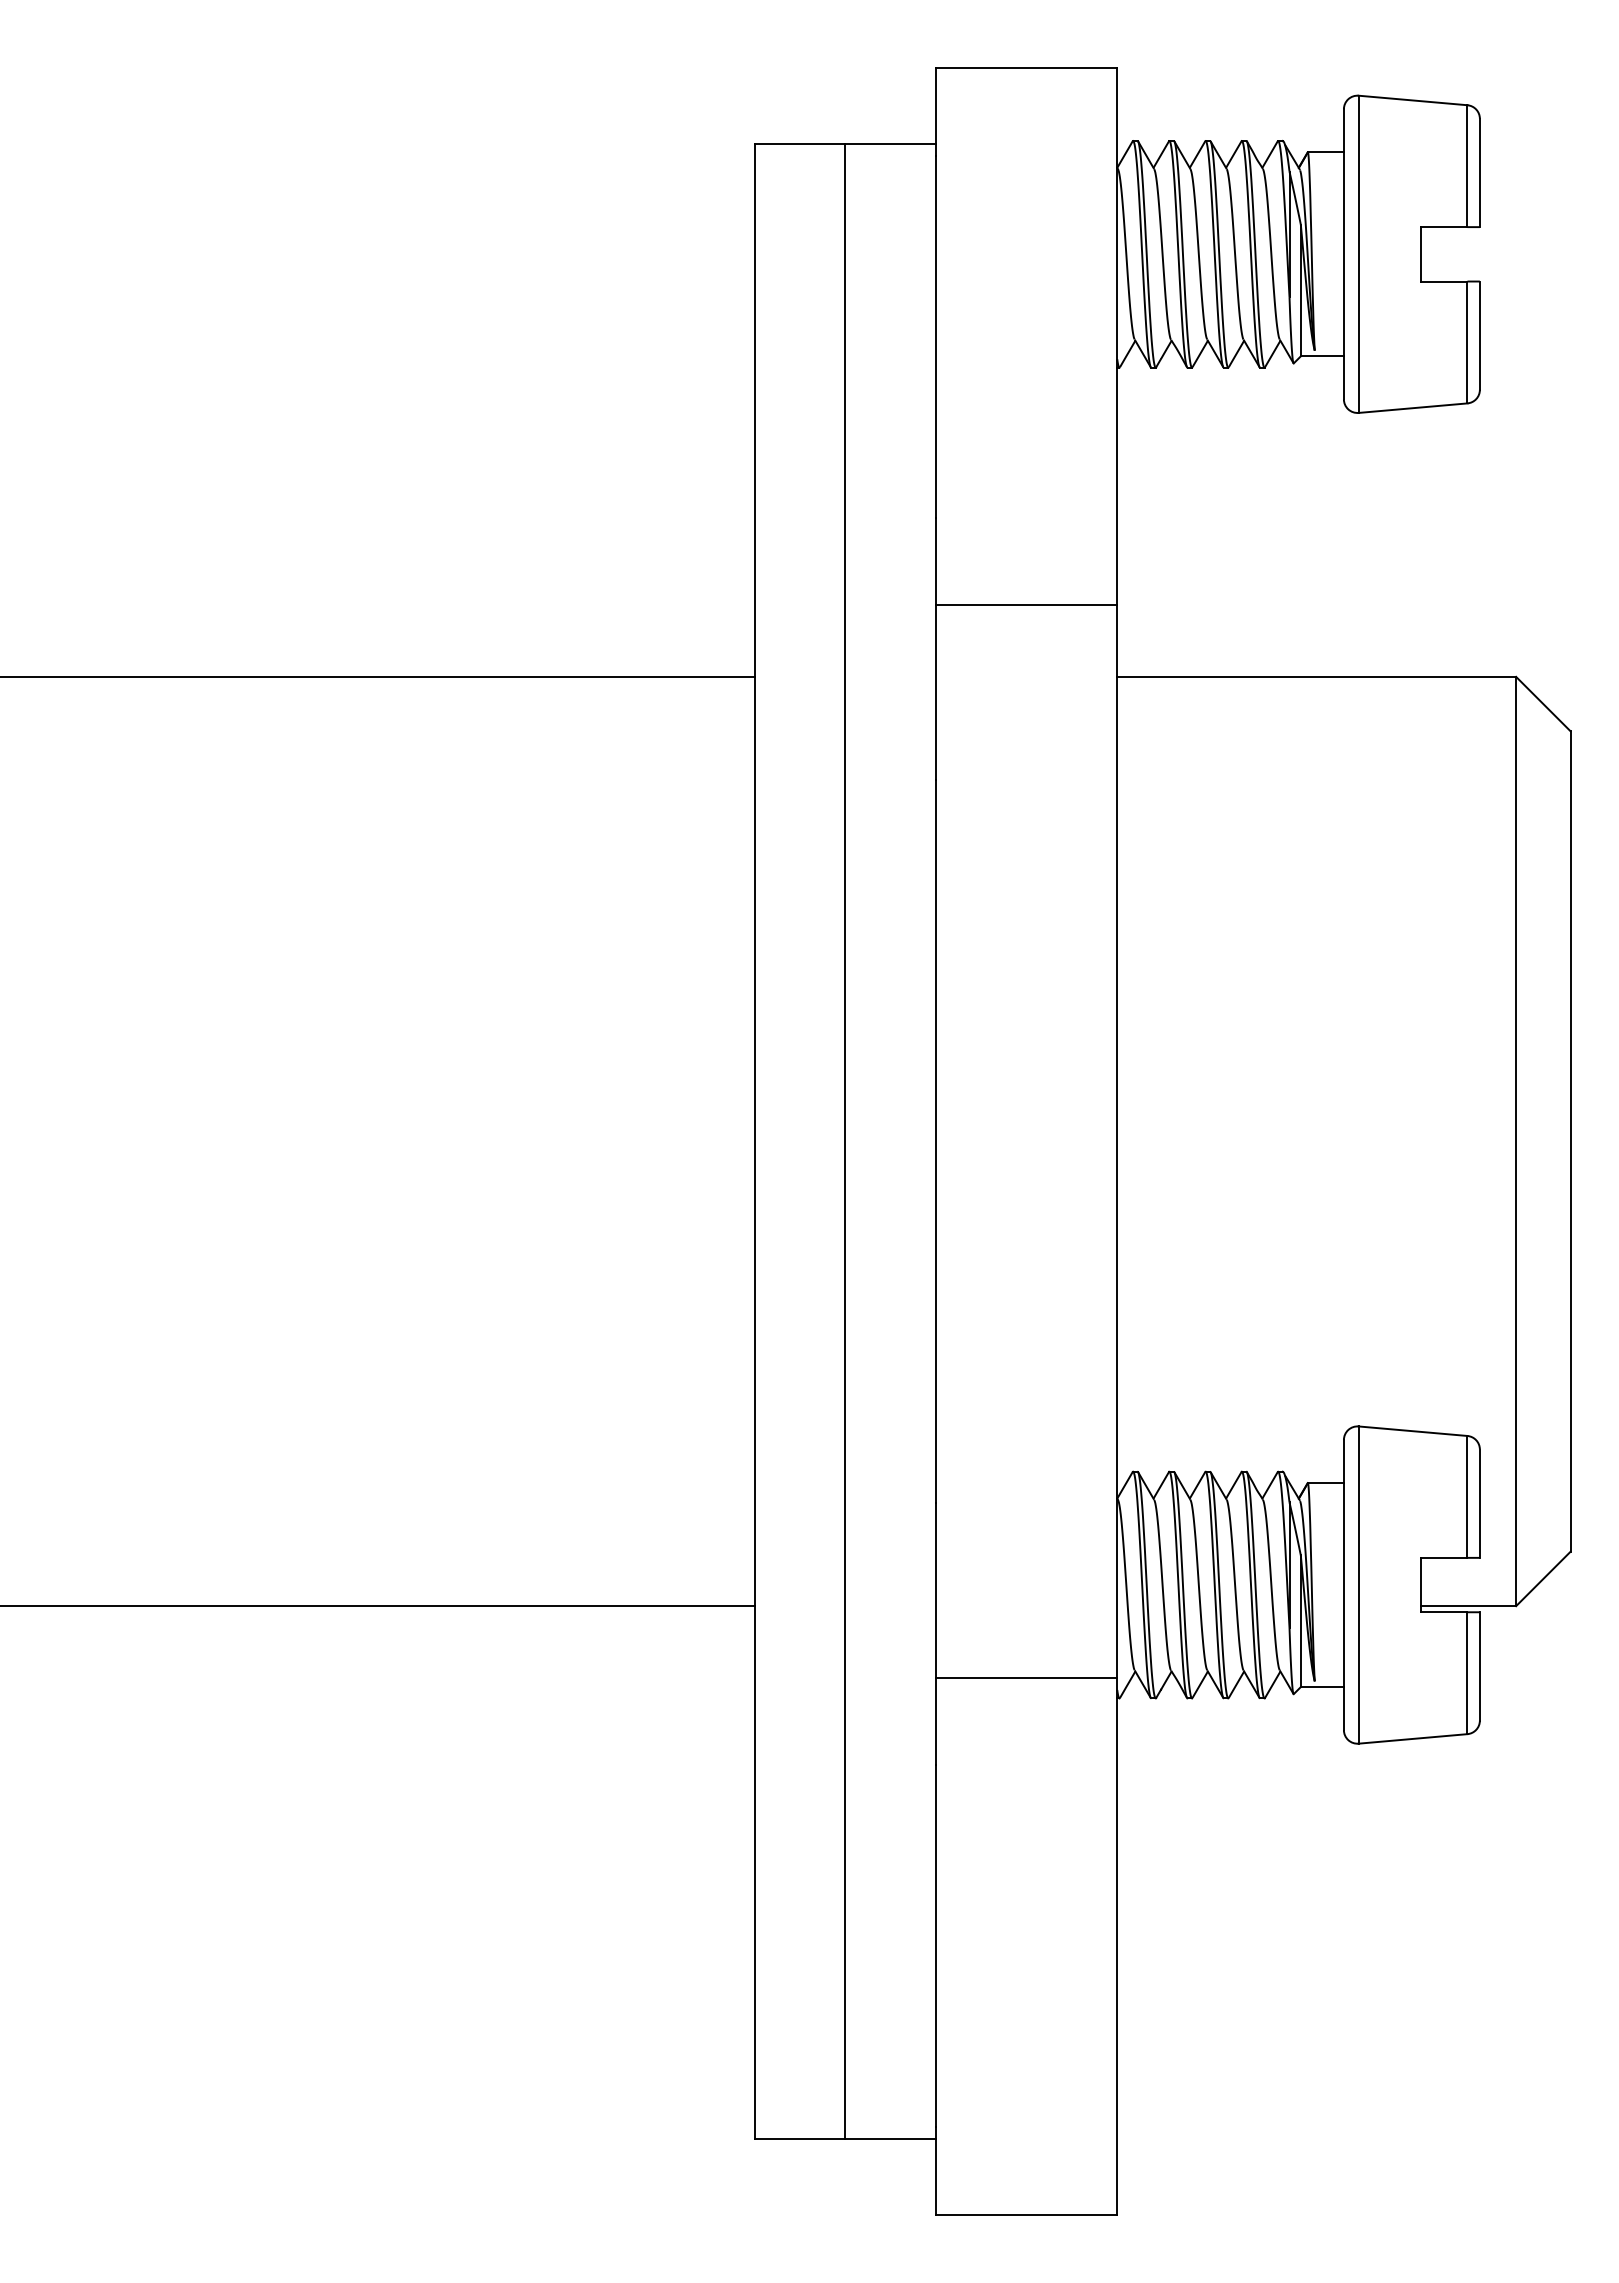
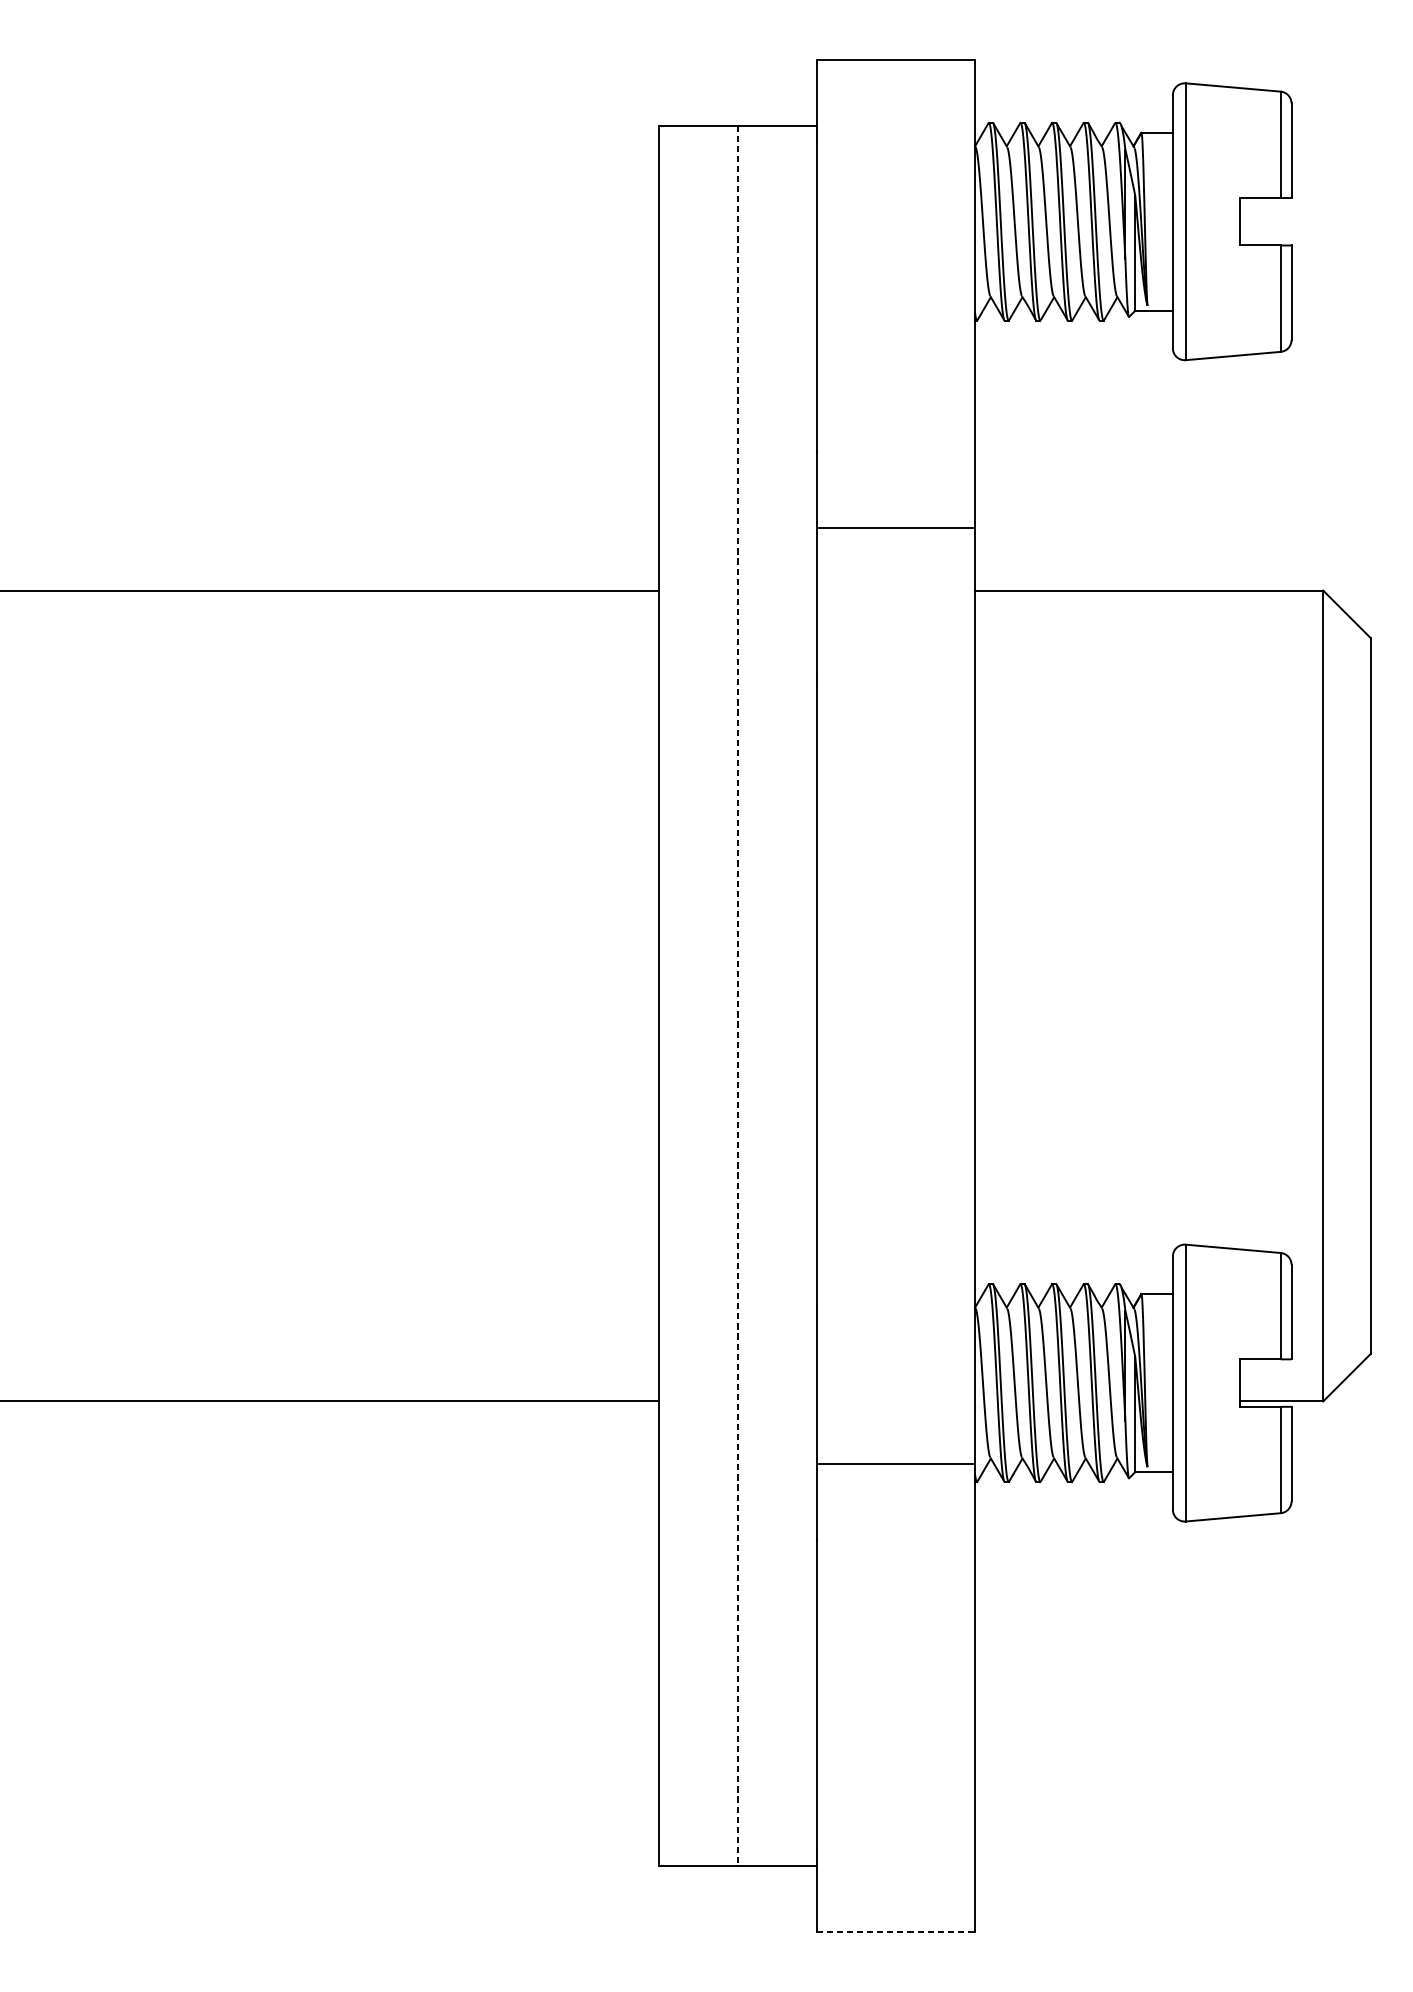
line: (845, 1142) -> (737, 996), solid -> dashed
line: (1026, 2214) -> (895, 1932), solid -> dashed

